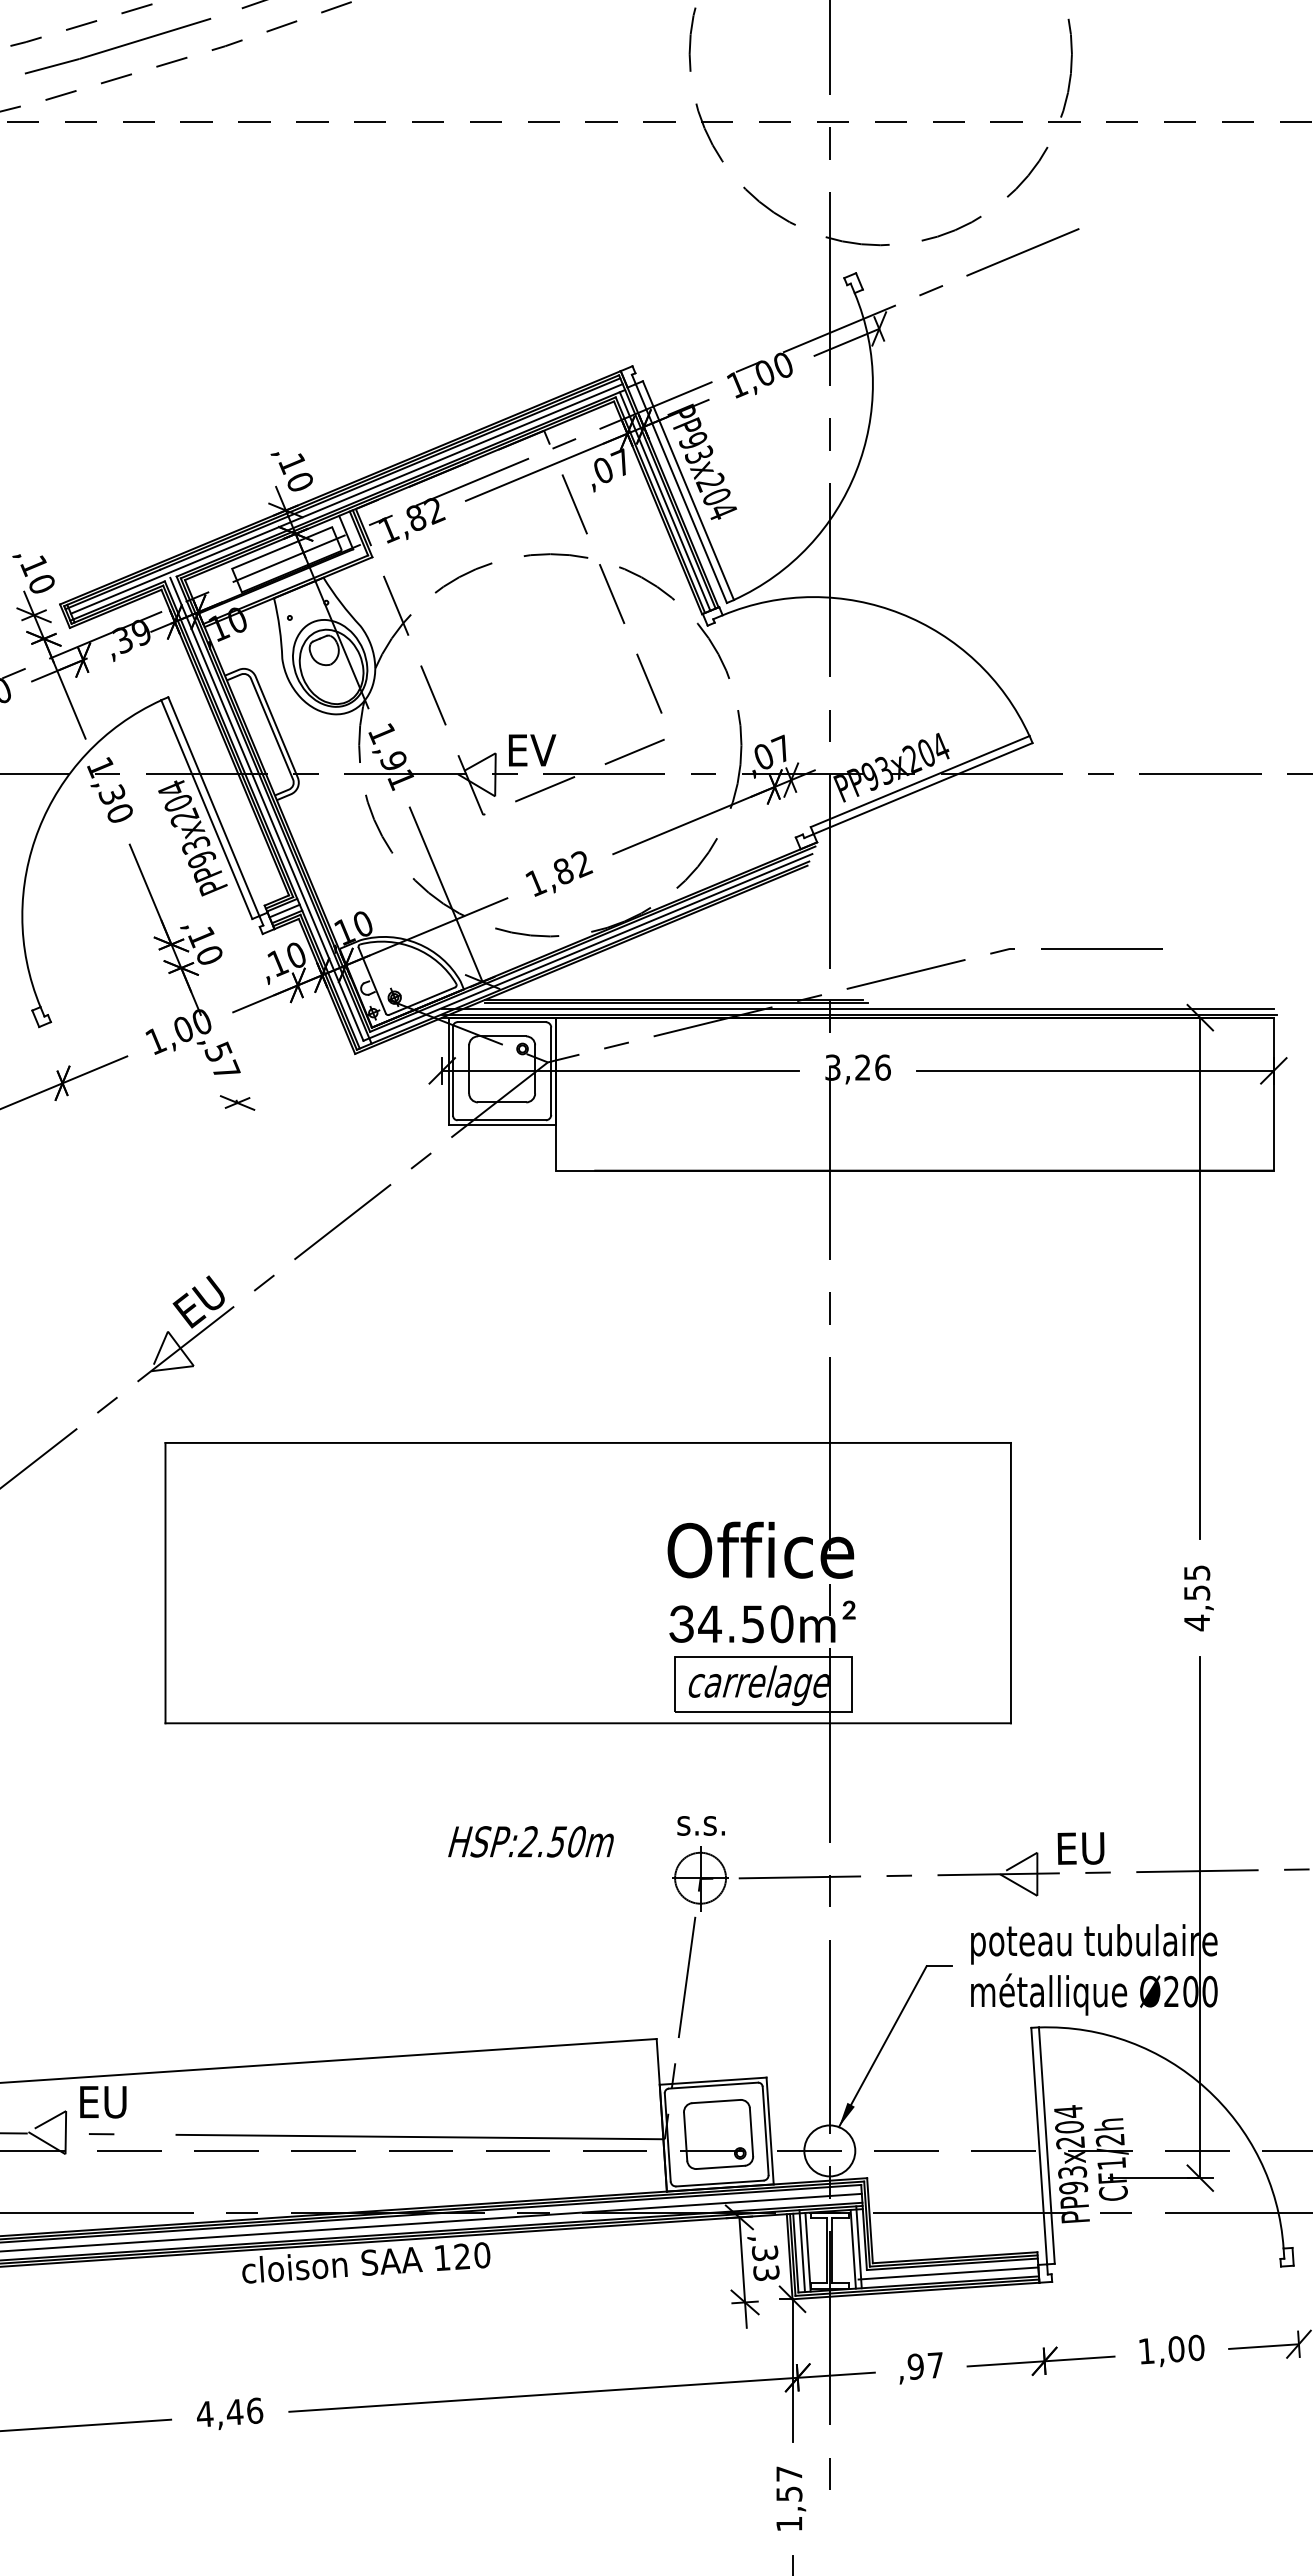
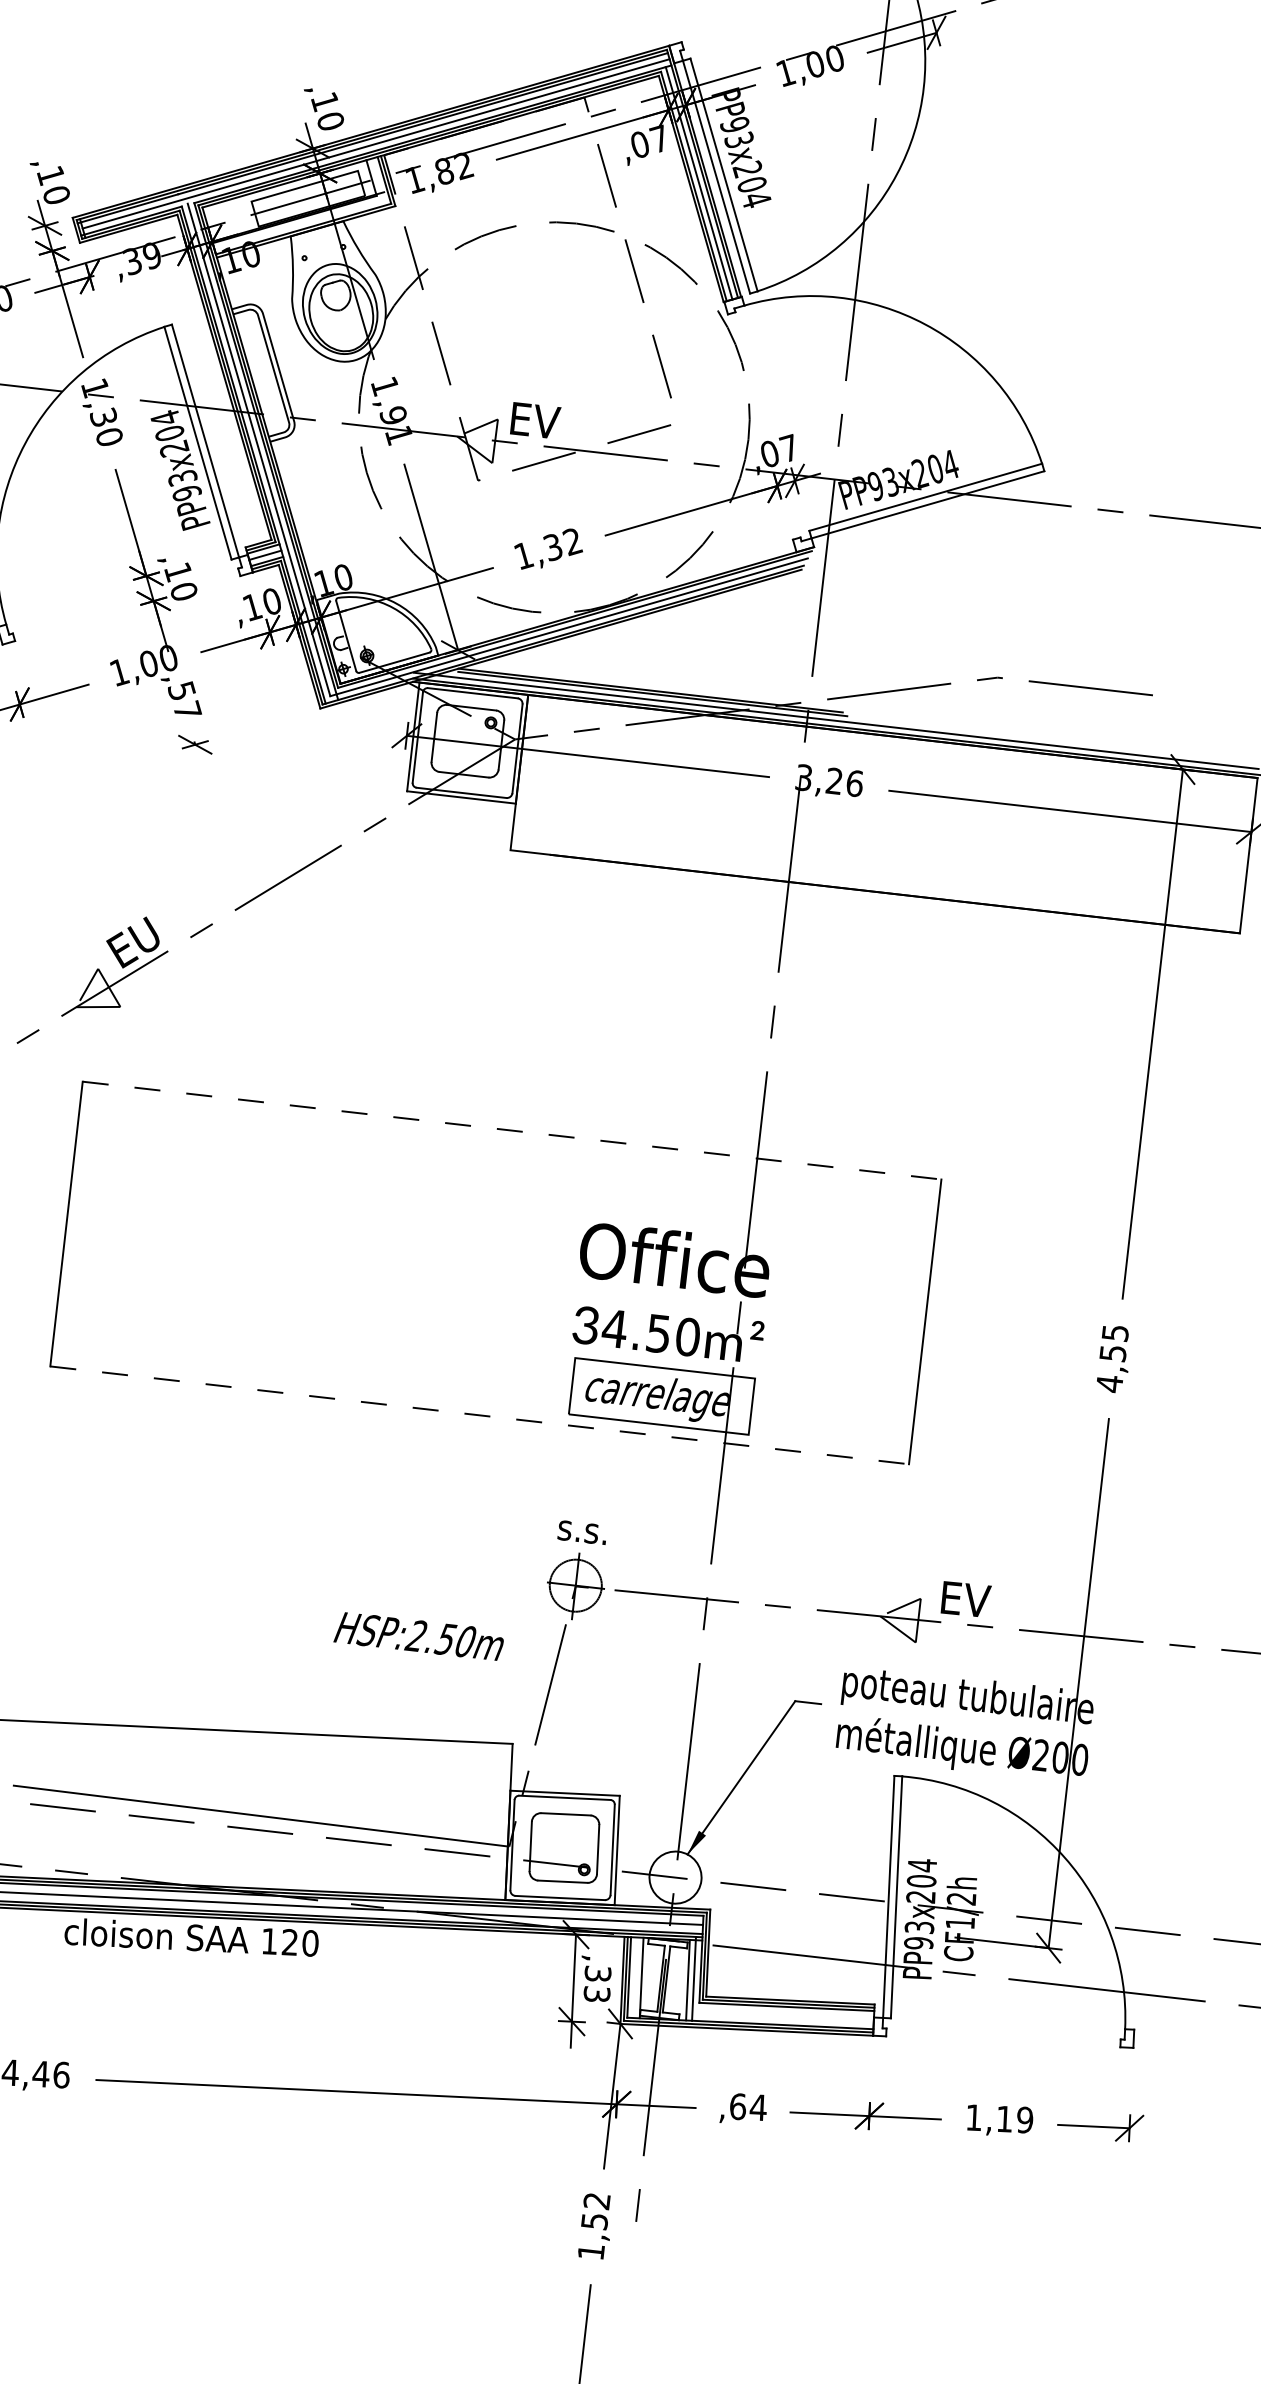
text: (562, 871) -> (552, 547), 1,82 -> 1,32
line: (588, 1442) -> (512, 1130), solid -> dashed
line: (588, 1723) -> (479, 1415), solid -> dashed
text: (530, 1841) -> (418, 1635), moved
text: (1092, 1848) -> (977, 1600), EU -> EV
line: (801, 2251) -> (635, 1976), removed
line: (948, 2273) -> (781, 2015), removed
text: (1186, 2348) -> (1014, 2119), 1,00 -> 1,19
text: (925, 2365) -> (747, 2106), ,97 -> ,64
text: (789, 2473) -> (597, 2200), 1,57 -> 1,52

